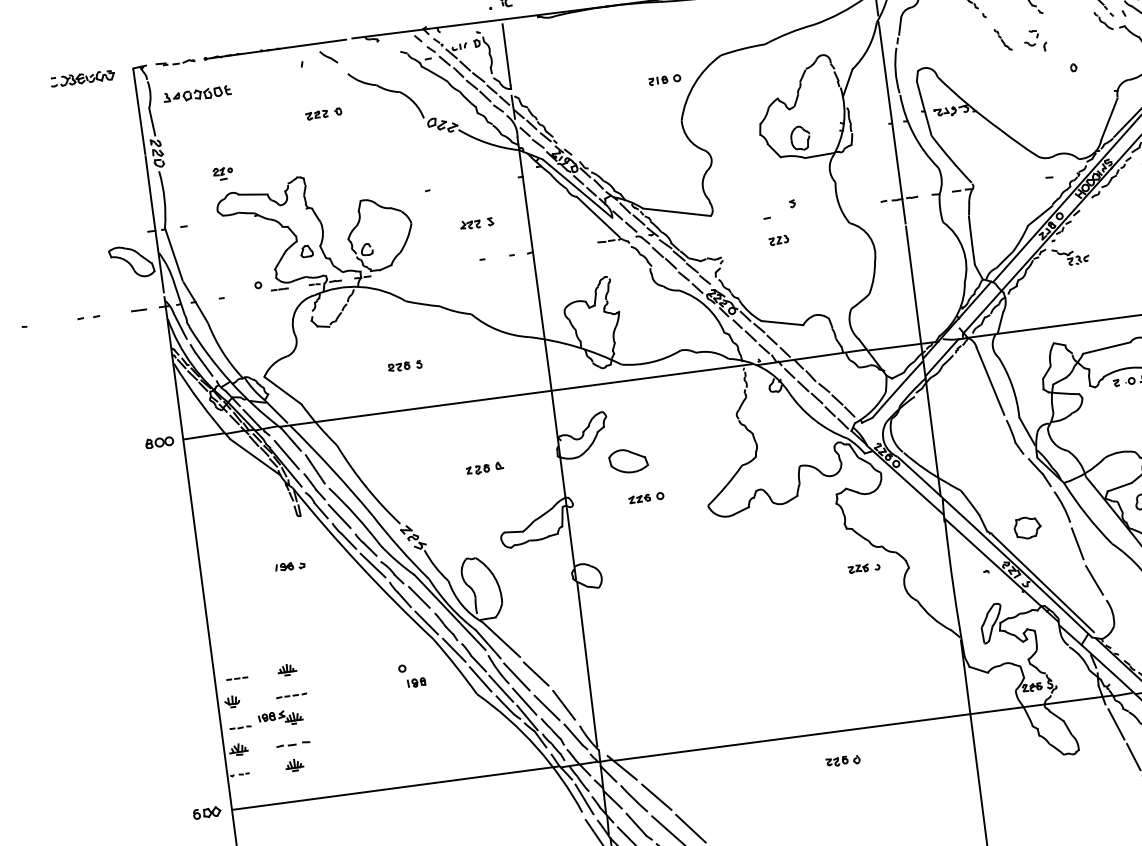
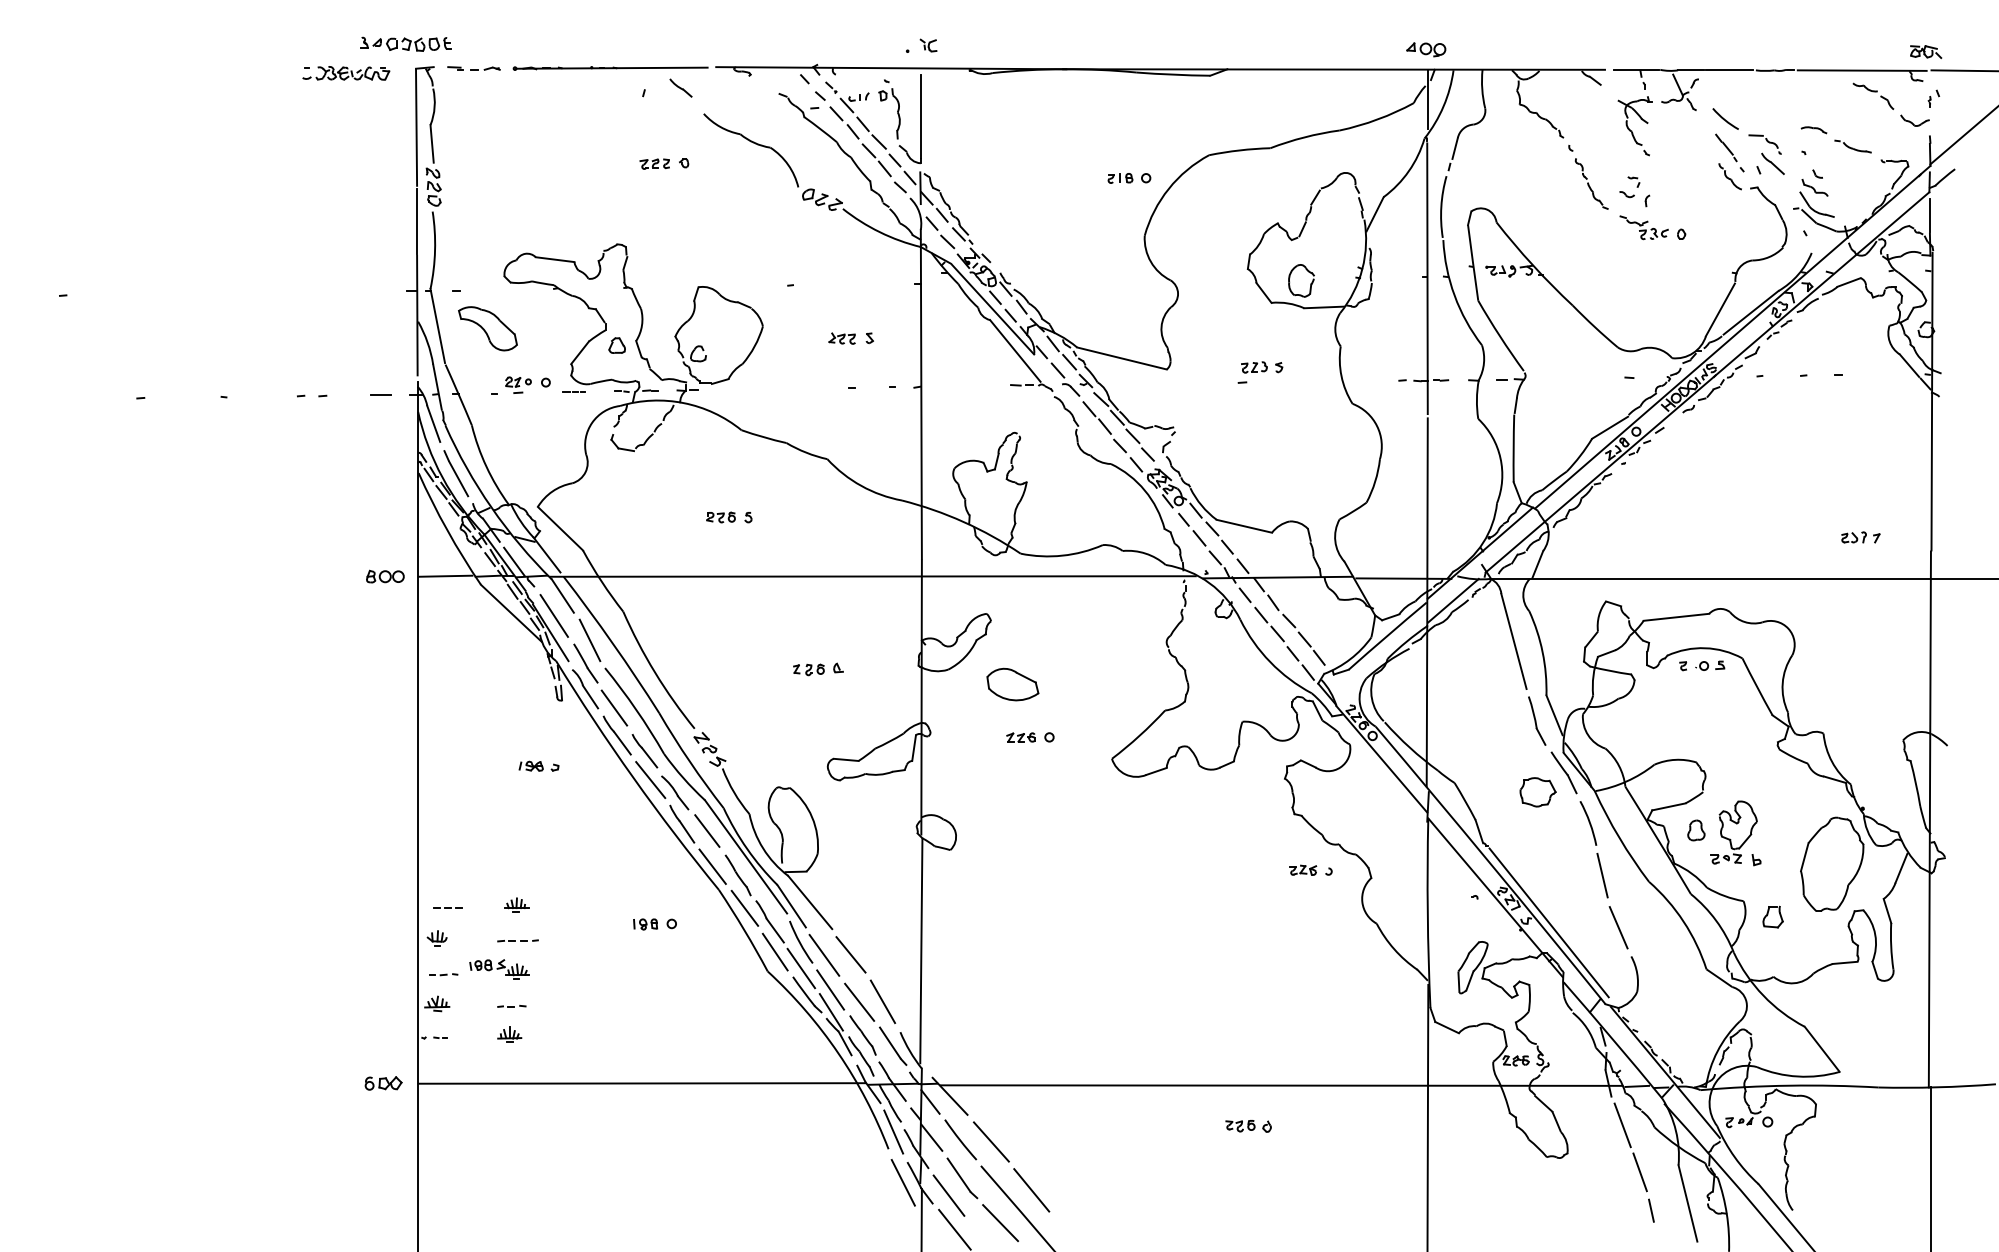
part: (1003, 39) -> (1591, 183), size x1.67
part: (197, 94) -> (405, 43), moved
part: (223, 173) -> (518, 384), moved
part: (779, 240) -> (1254, 367), moved
part: (1070, 256) -> (1643, 227), moved
part: (131, 261) -> (487, 328), moved
part: (1027, 528) -> (1537, 792), moved
part: (416, 682) -> (645, 924), moved
part: (293, 744) -> (511, 1006), size x0.62

